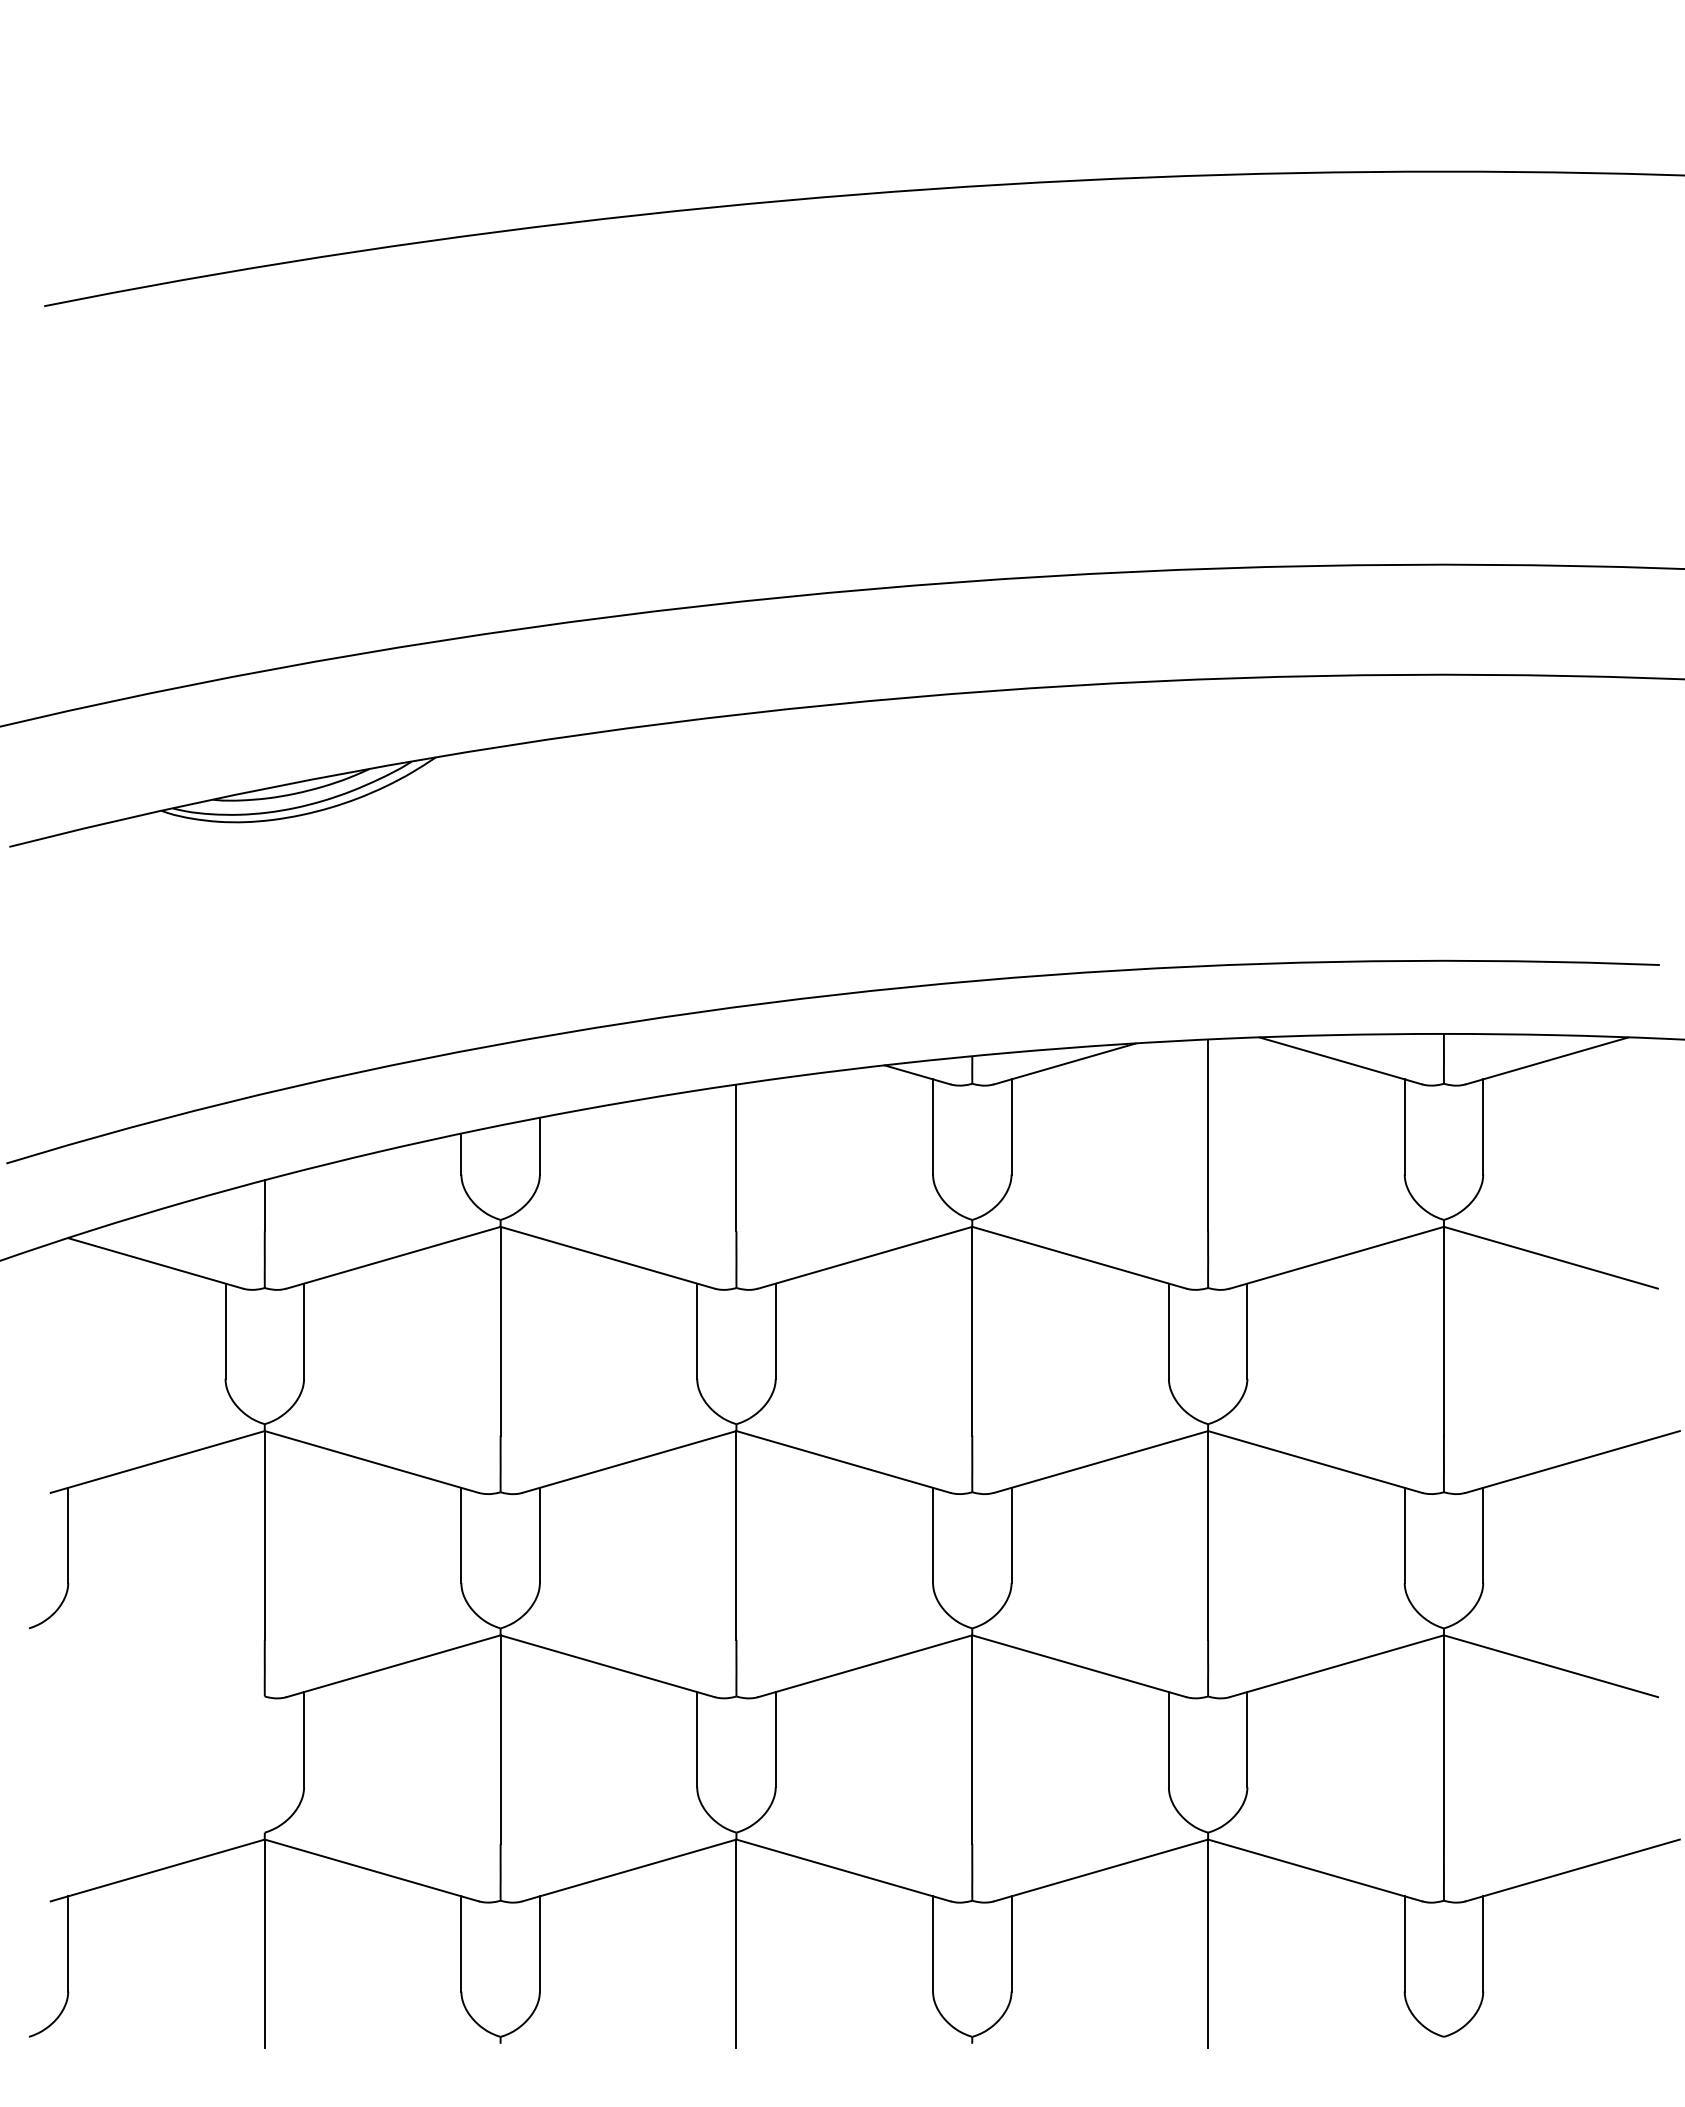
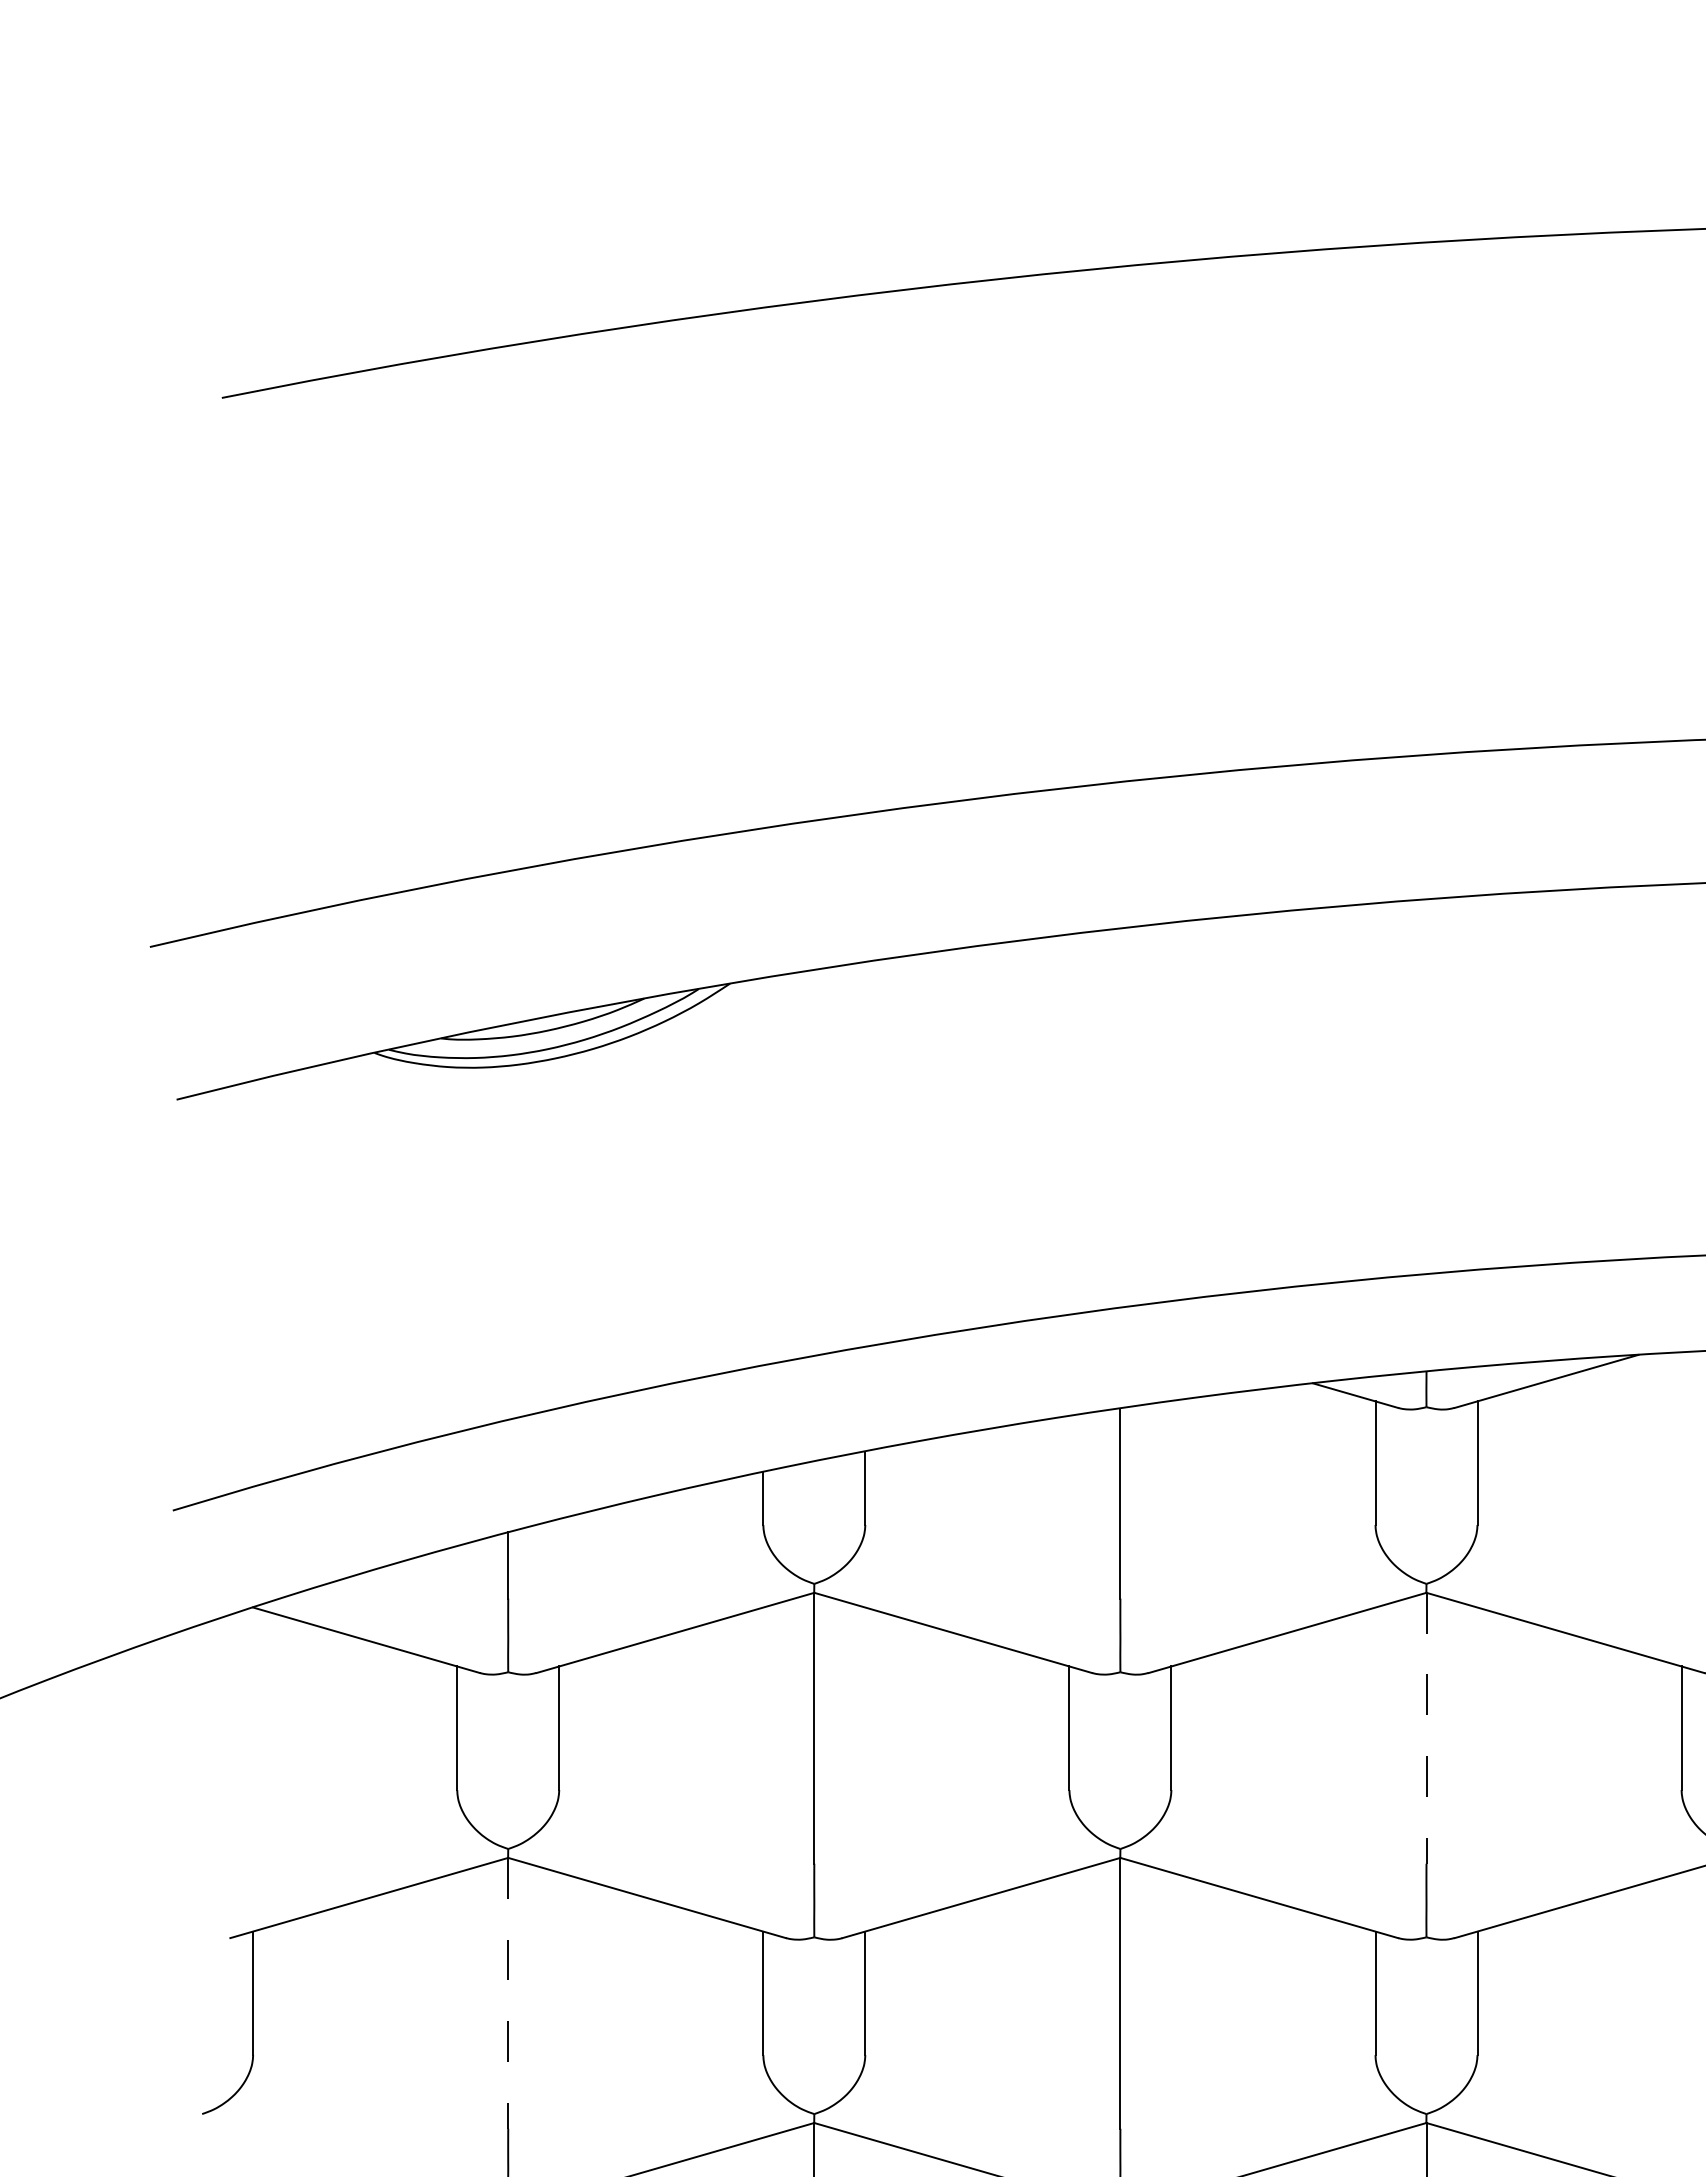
line: (972, 1331) -> (1426, 1728), solid -> dashed
line: (264, 1535) -> (507, 1993), solid -> dashed

